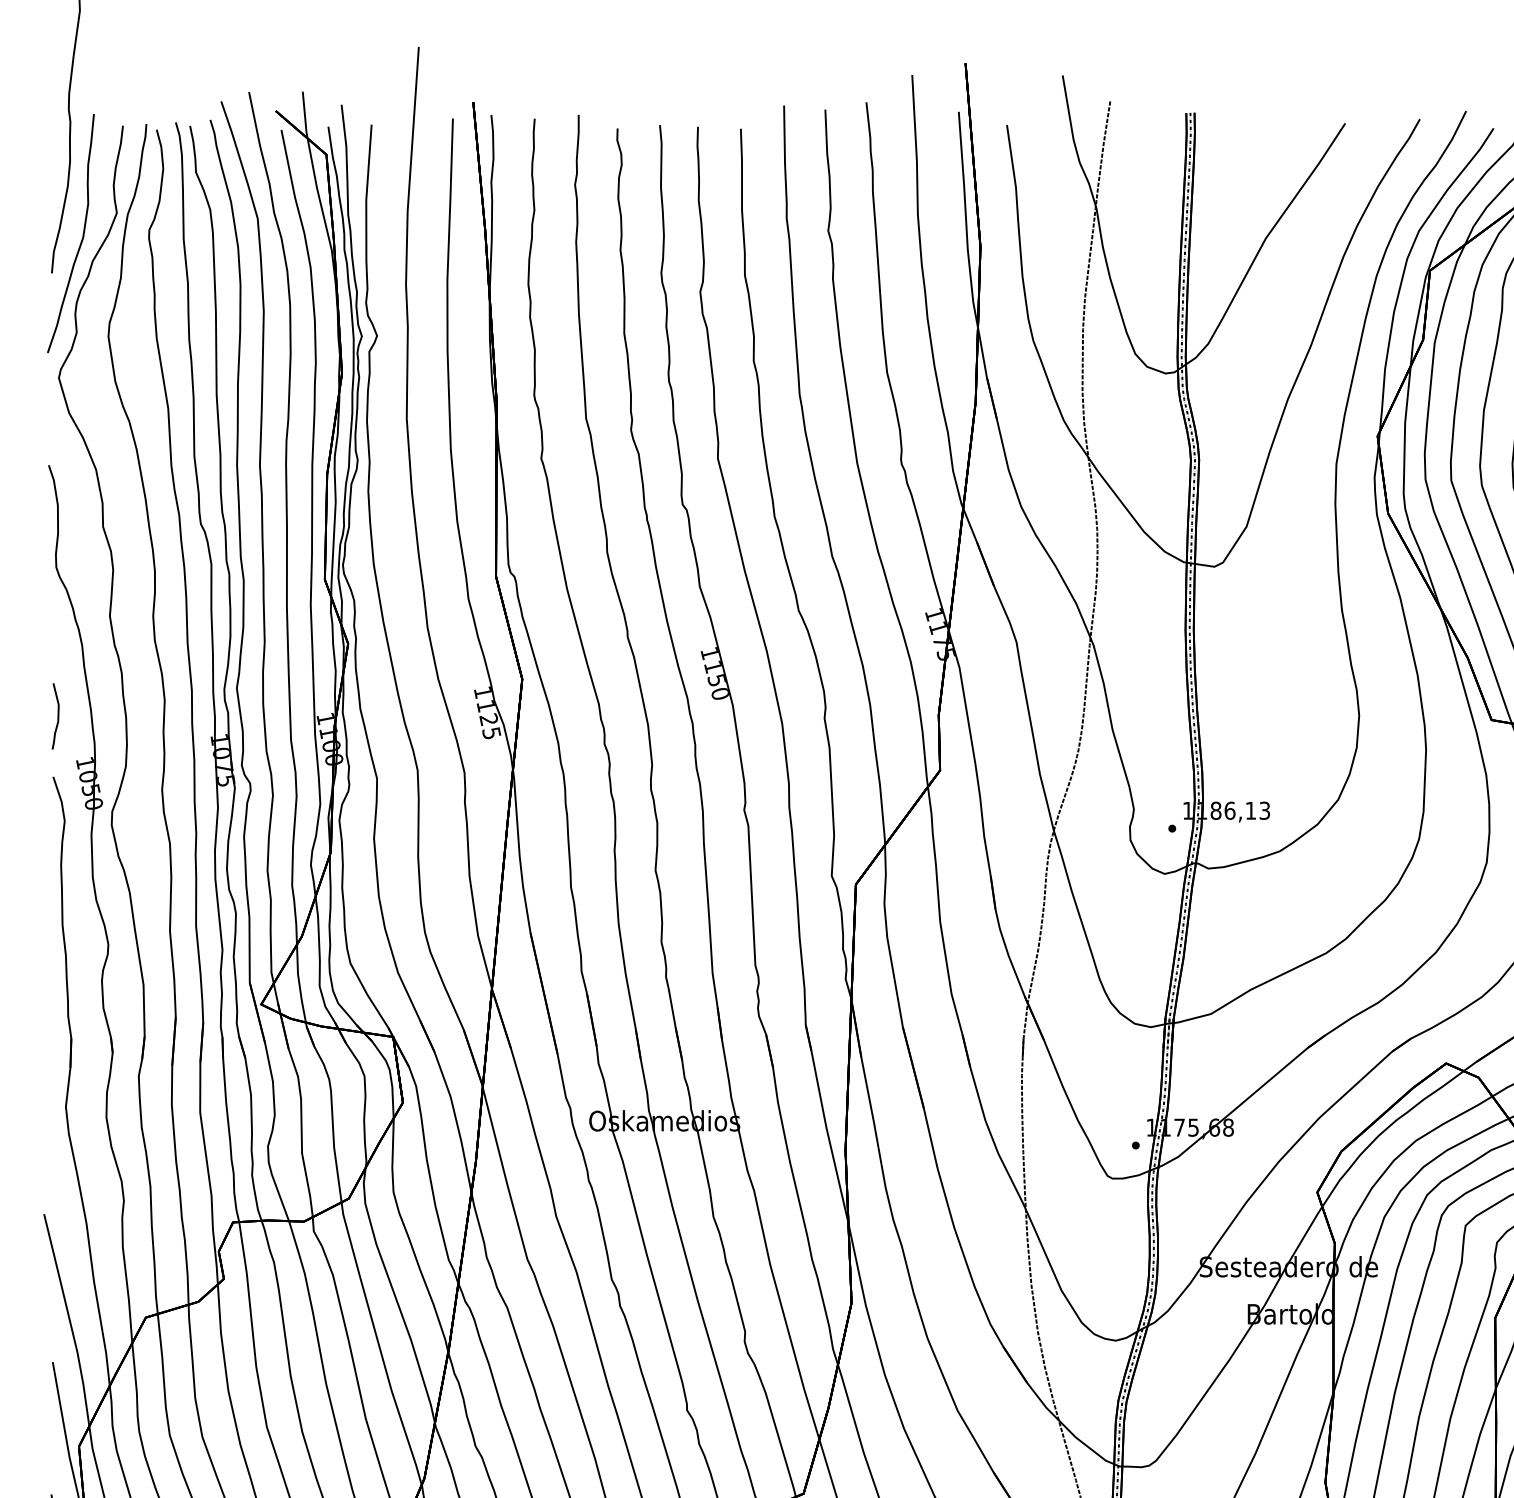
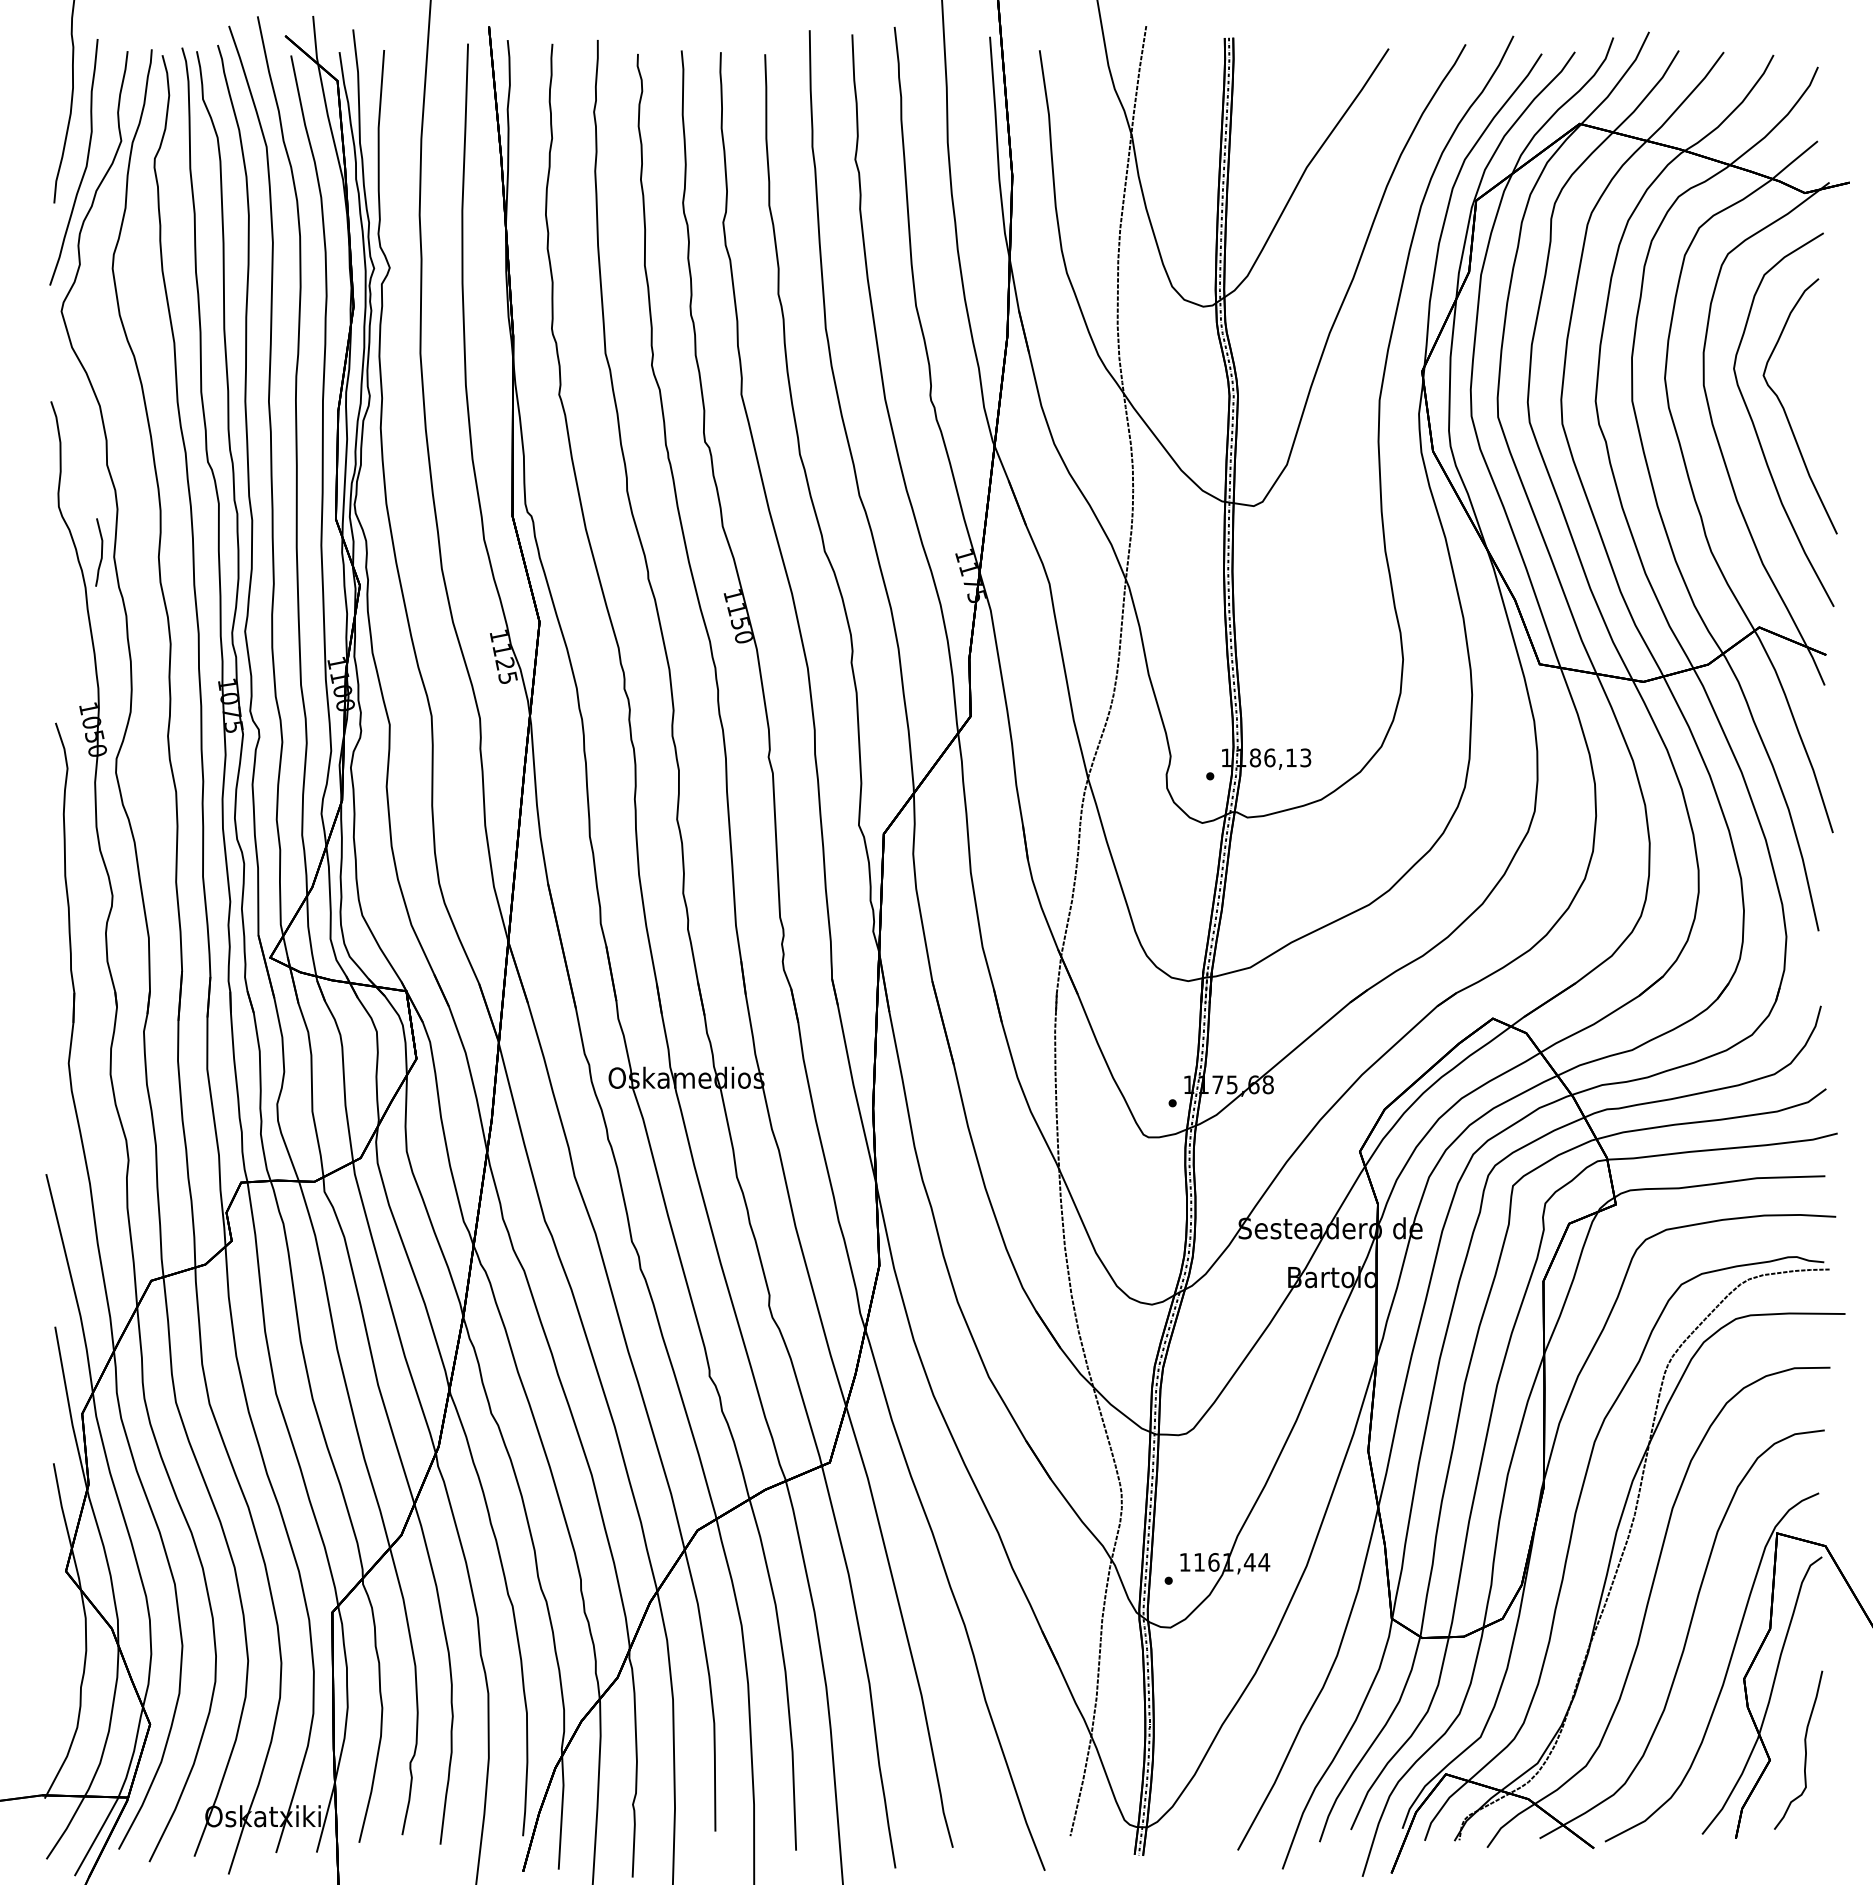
curve: (57, 716) -> (101, 552), moved

